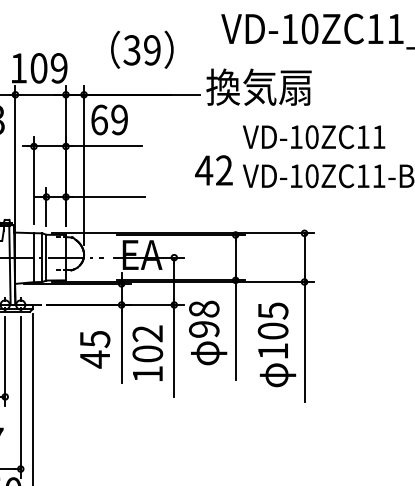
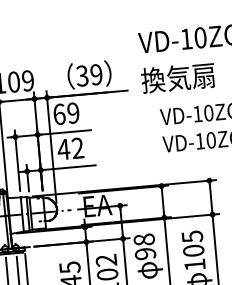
text: (142, 49) -> (89, 74), moved
text: (258, 86) -> (177, 77), moved
text: (213, 170) -> (70, 148), moved

